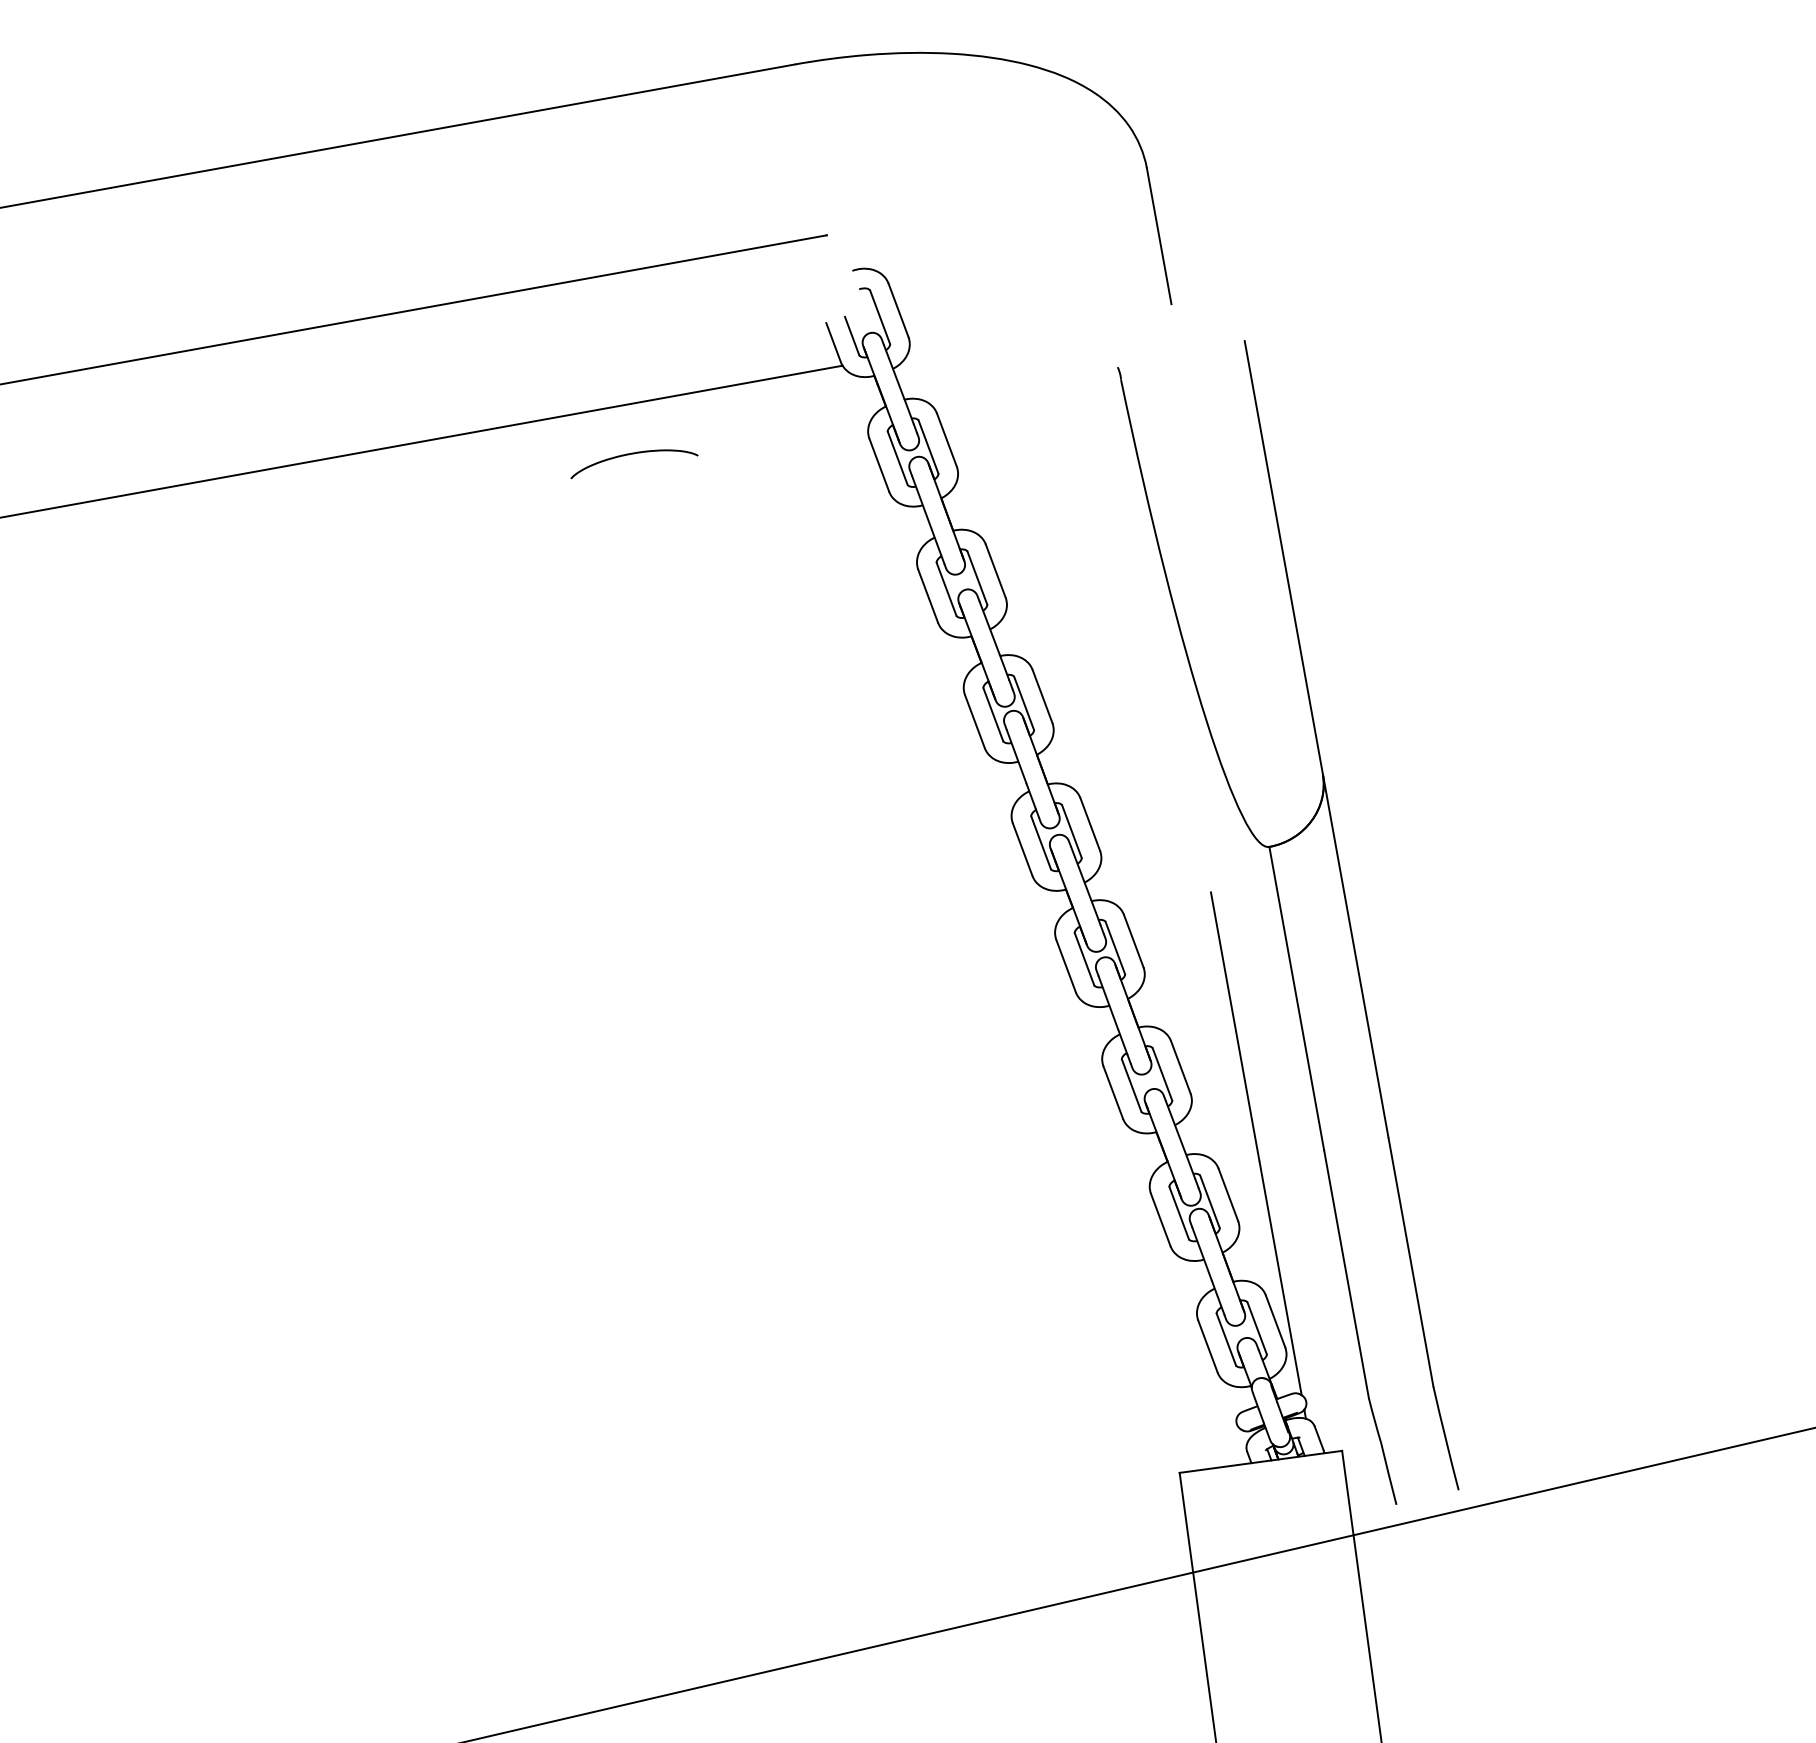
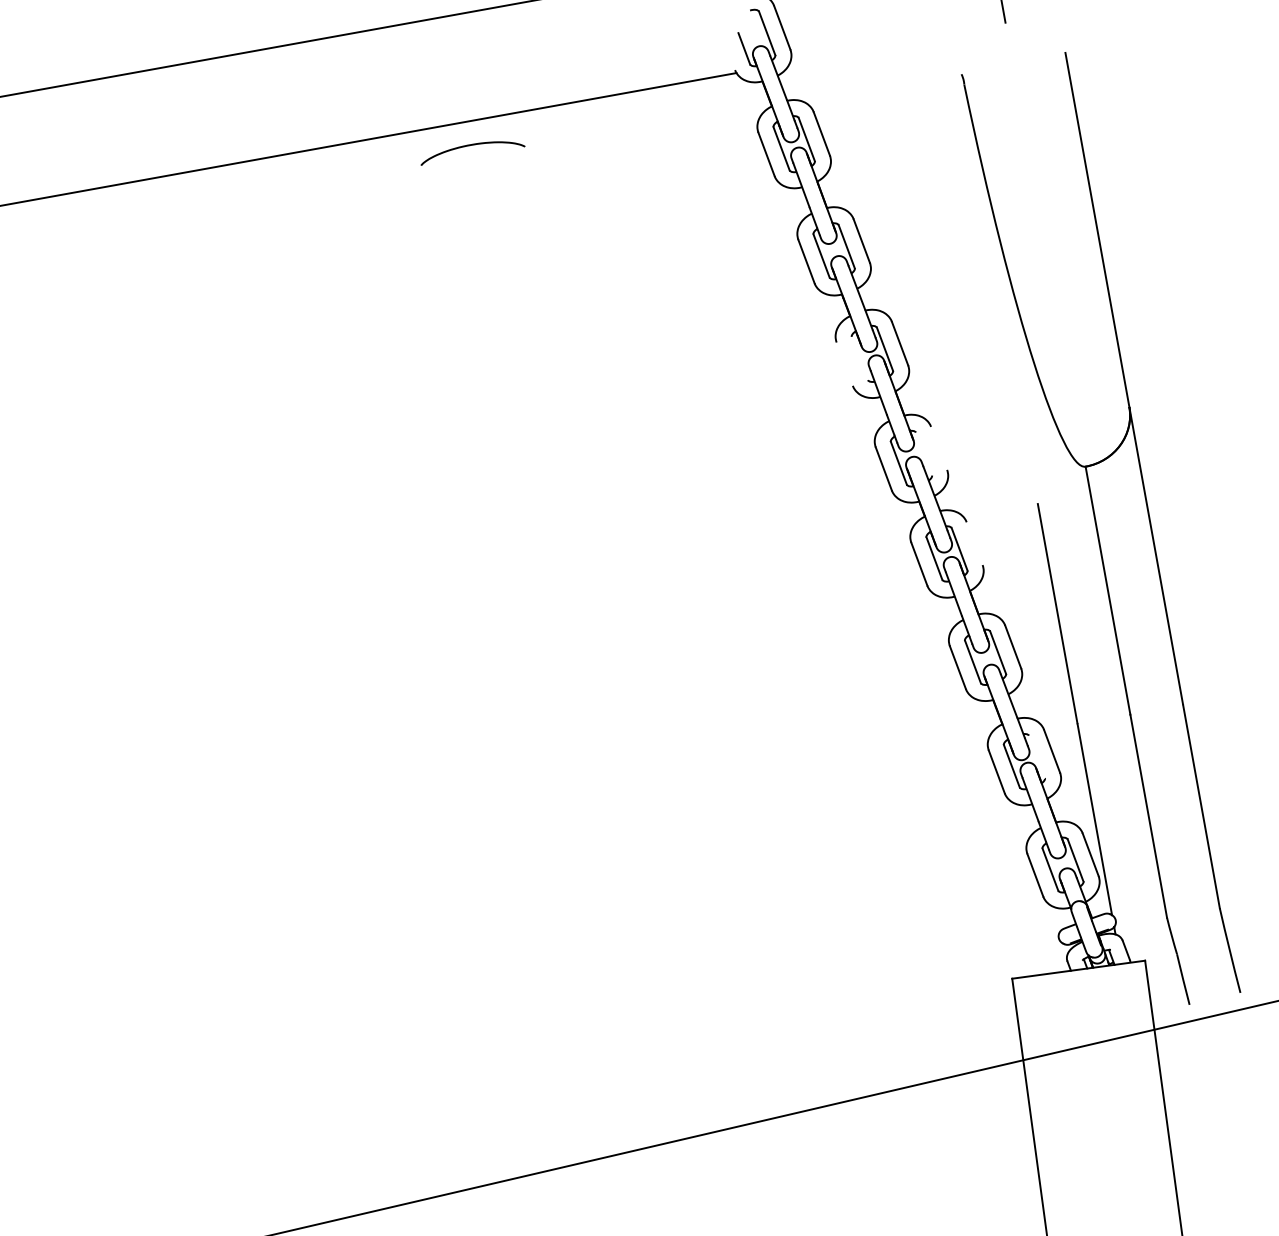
line: (833, 342) -> (729, 54), removed
curve: (634, 454) -> (473, 145), moved
line: (993, 714) -> (859, 358), removed
line: (974, 721) -> (844, 364), removed
line: (1090, 824) -> (939, 448), removed
line: (1071, 831) -> (923, 454), removed
line: (1133, 940) -> (974, 543), removed
line: (1209, 1201) -> (1036, 756), removed

